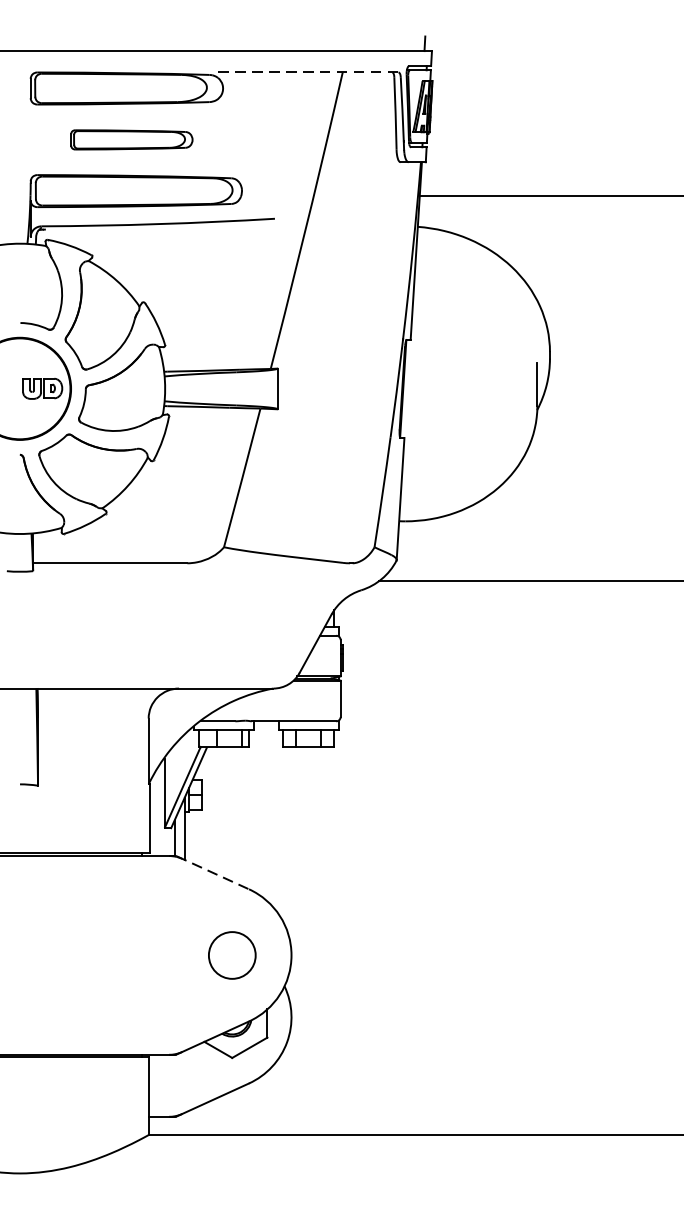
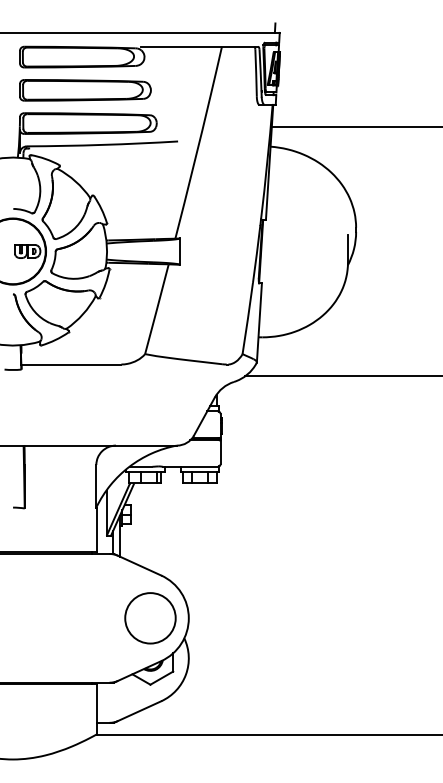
line: (308, 72) -> (199, 46), dashed -> solid
part: (131, 140) -> (85, 90), size x1.67
line: (212, 872) -> (137, 564), dashed -> solid
circle: (232, 955) -> (150, 618), size x1.67

